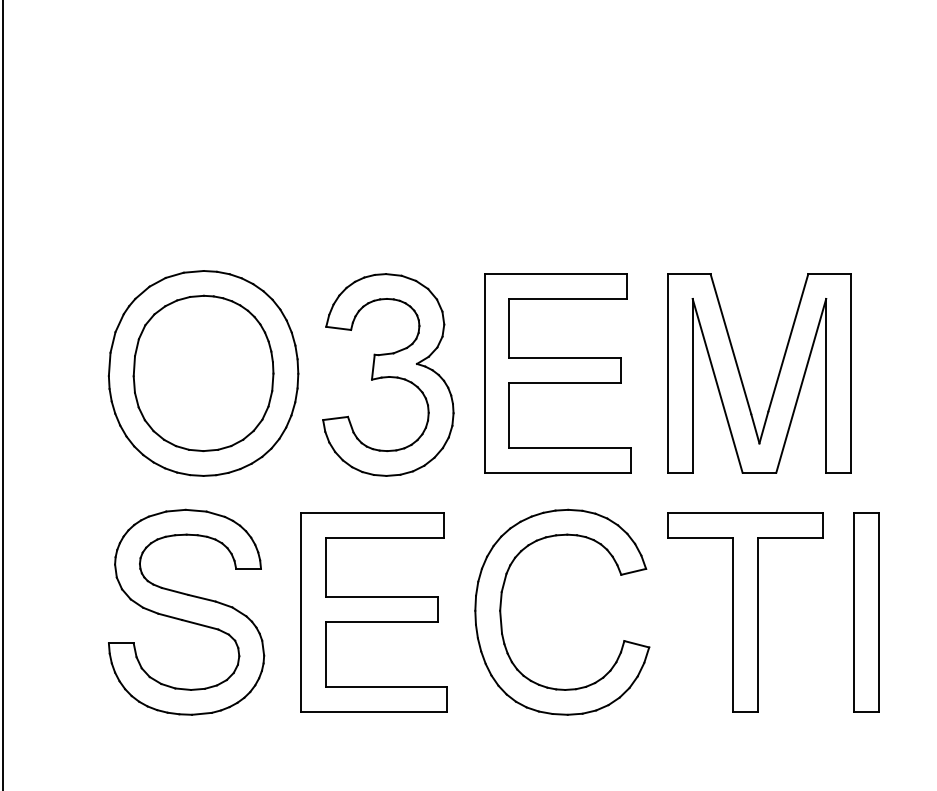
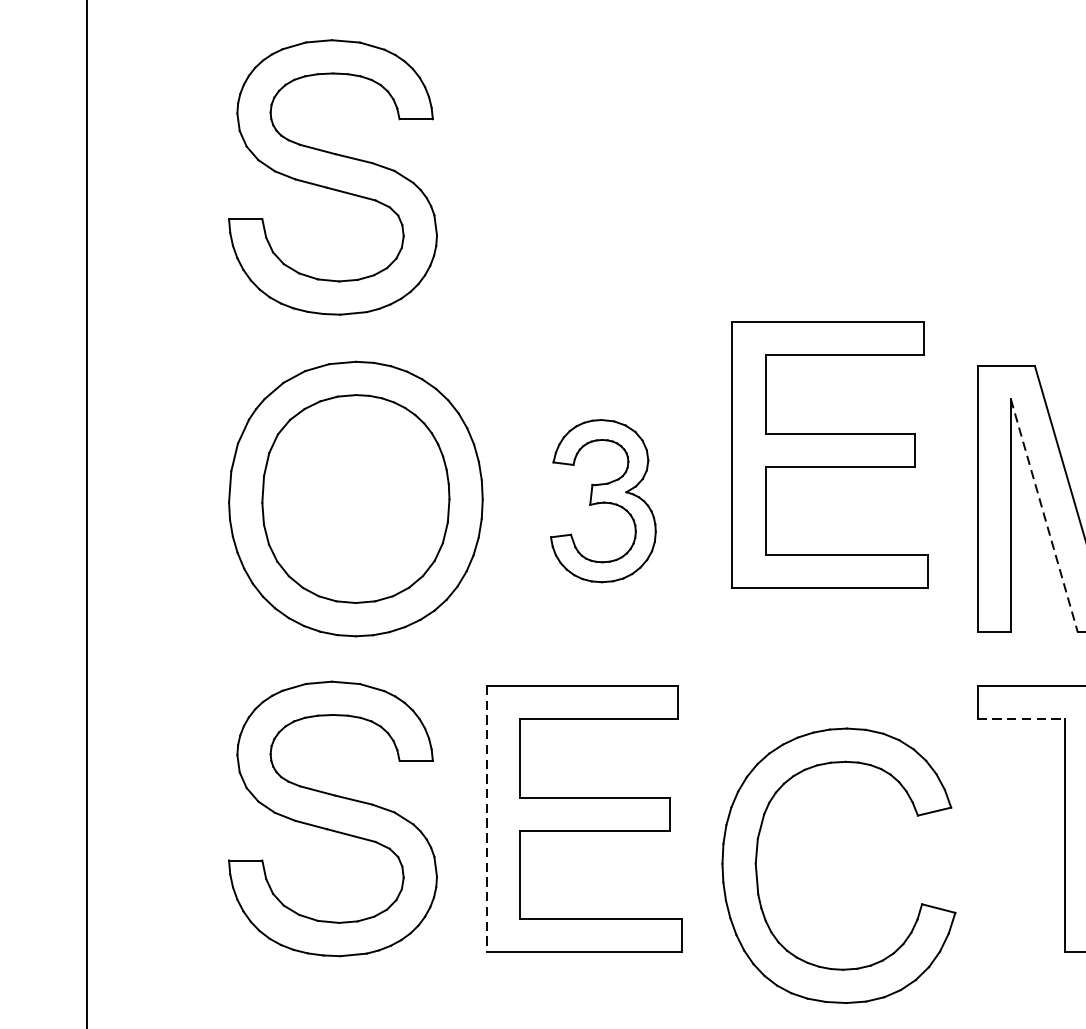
part: (186, 132) -> (333, 176), added
part: (557, 373) -> (829, 454), moved
part: (388, 374) -> (603, 500), size x0.6
line: (717, 386) -> (1044, 516), solid -> dashed
line: (700, 537) -> (1021, 718), solid -> dashed
part: (501, 611) -> (757, 864), moved
line: (301, 612) -> (487, 819), solid -> dashed

